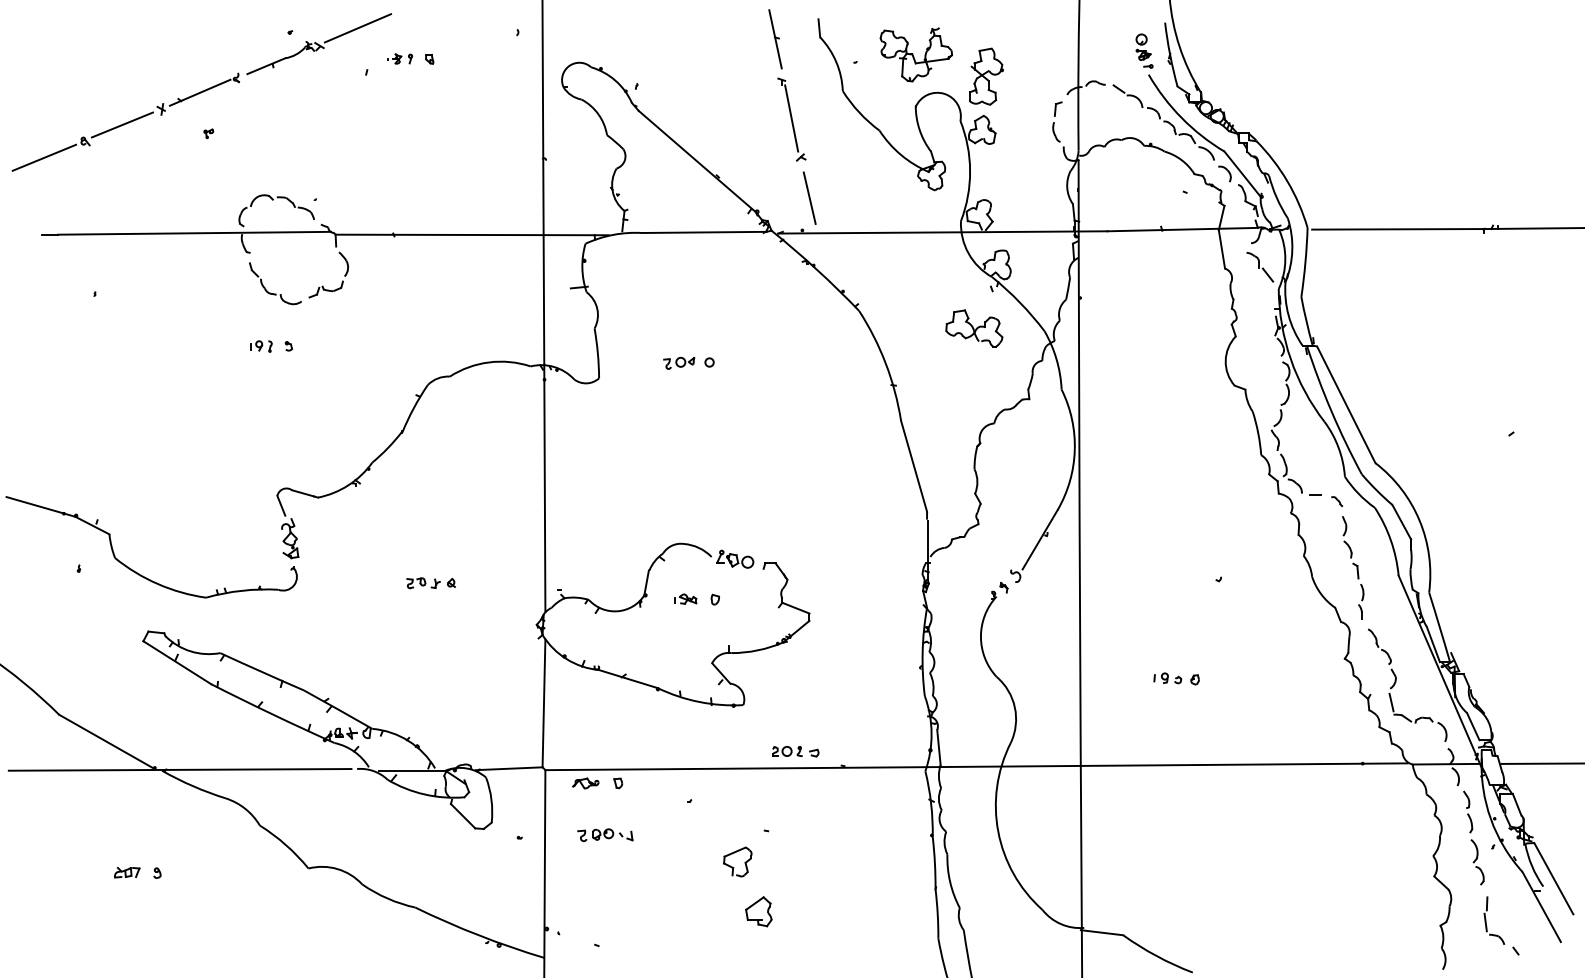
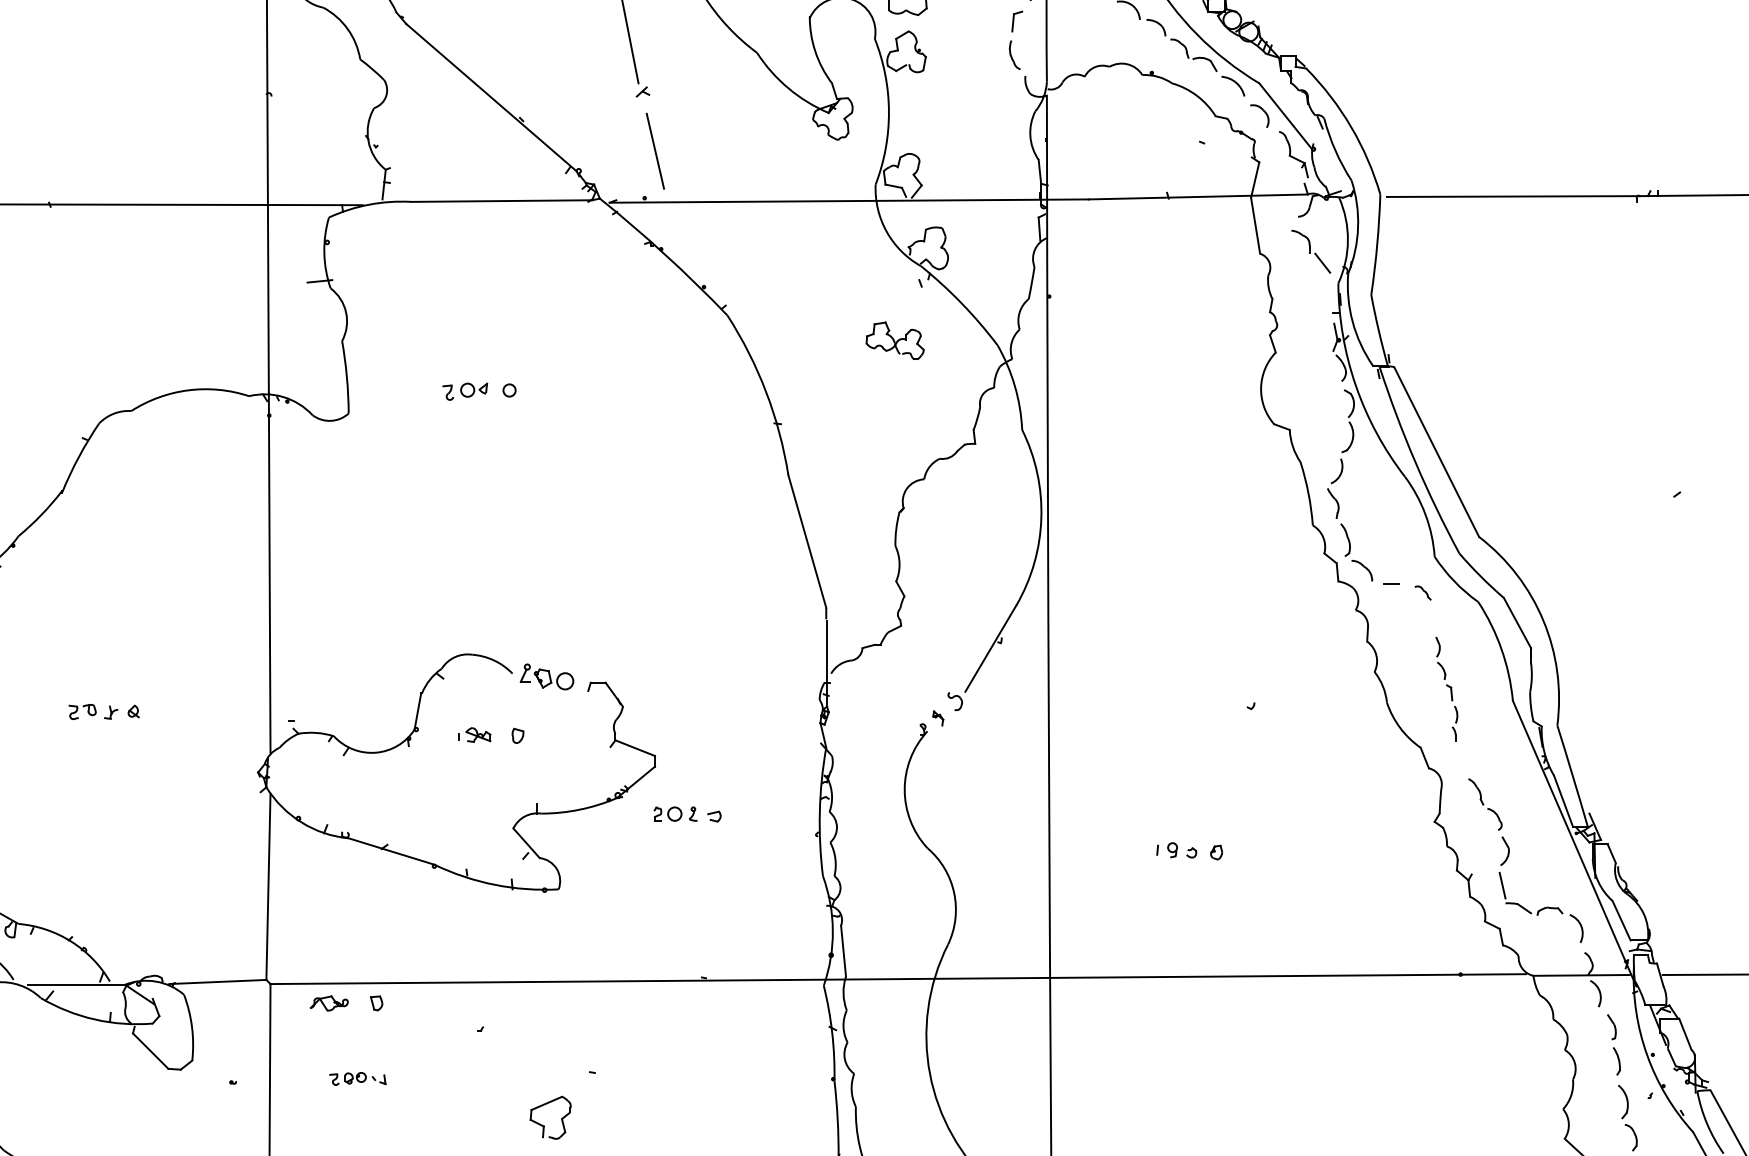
part: (974, 328) -> (895, 340), size x0.7
part: (1353, 567) -> (1447, 688), size x0.7
part: (795, 751) -> (687, 814), moved
part: (605, 835) -> (358, 1079), size x0.7

